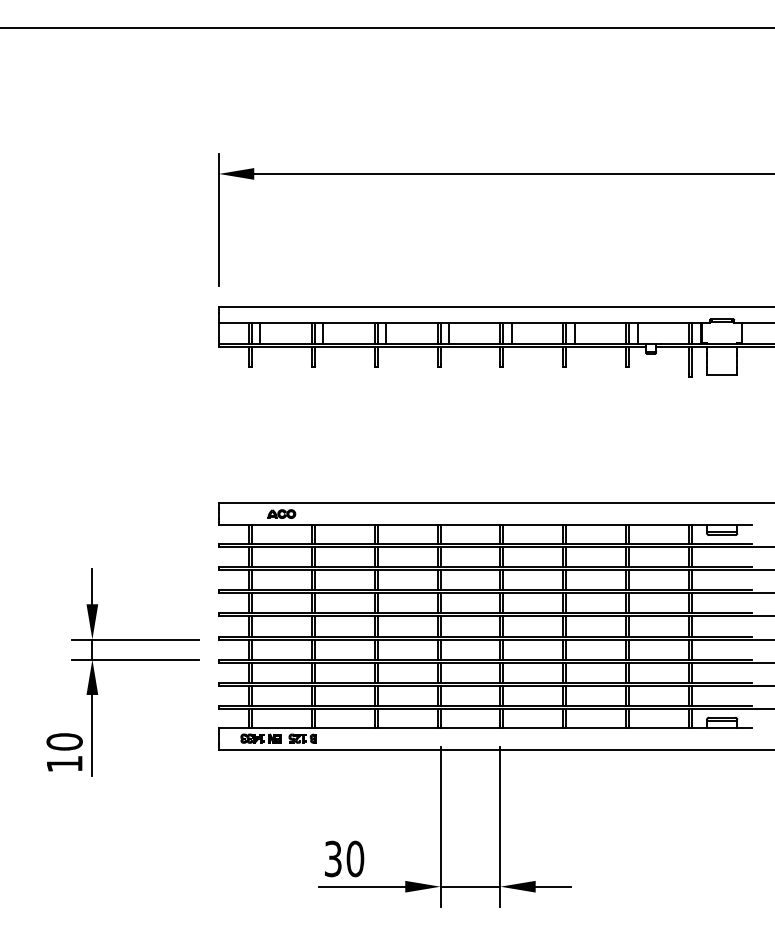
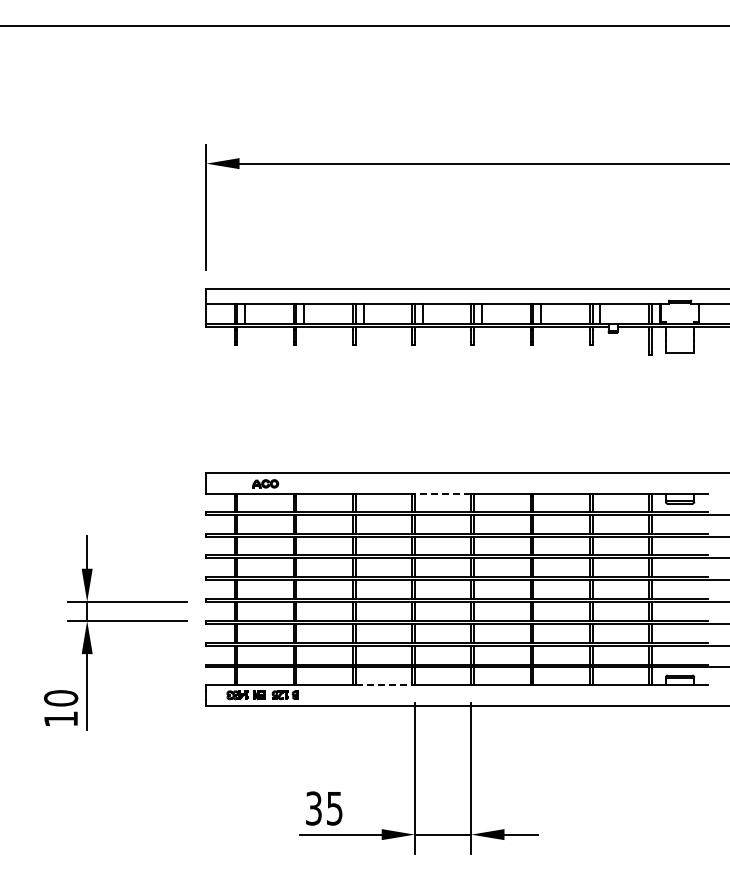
line: (469, 525) -> (442, 494), solid -> dashed
line: (408, 727) -> (384, 684), solid -> dashed
text: (355, 858) -> (334, 808), 30 -> 35

